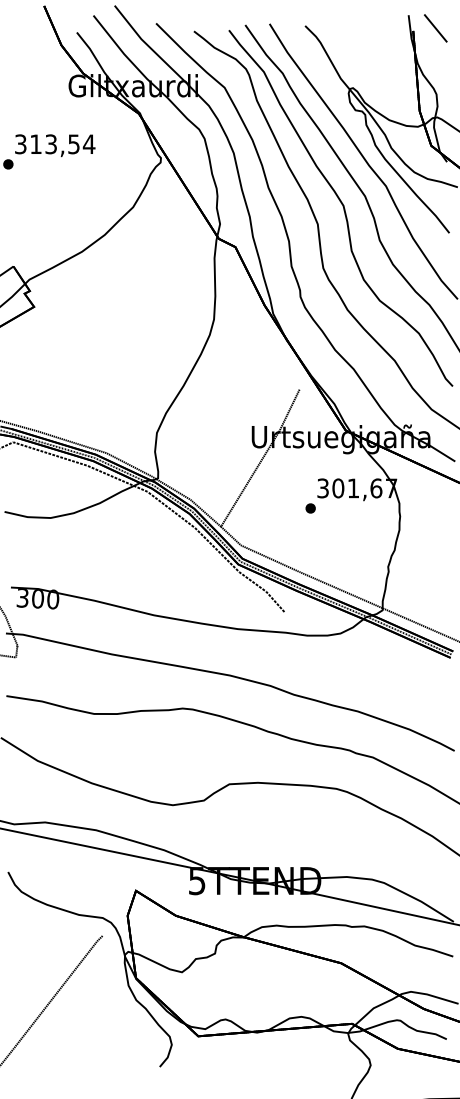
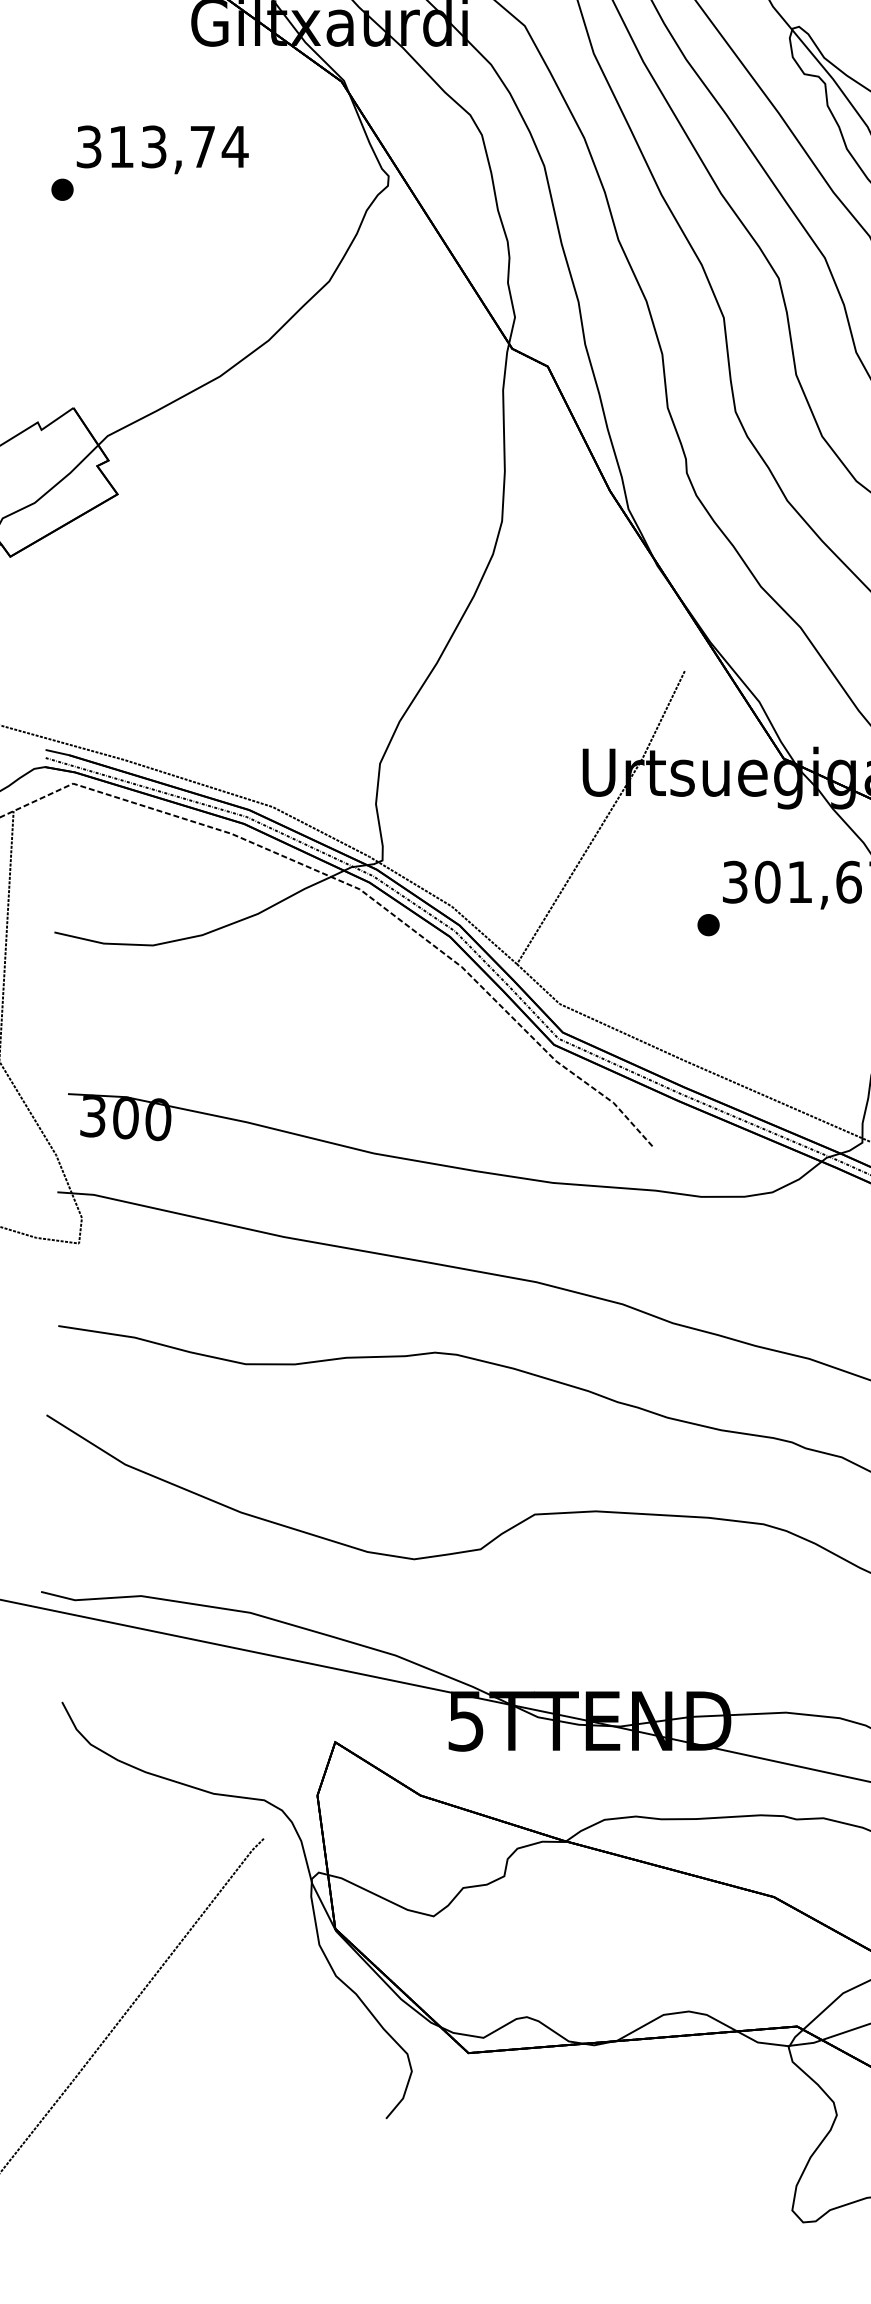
text: (73, 144) -> (201, 147), 313,54 -> 313,74

